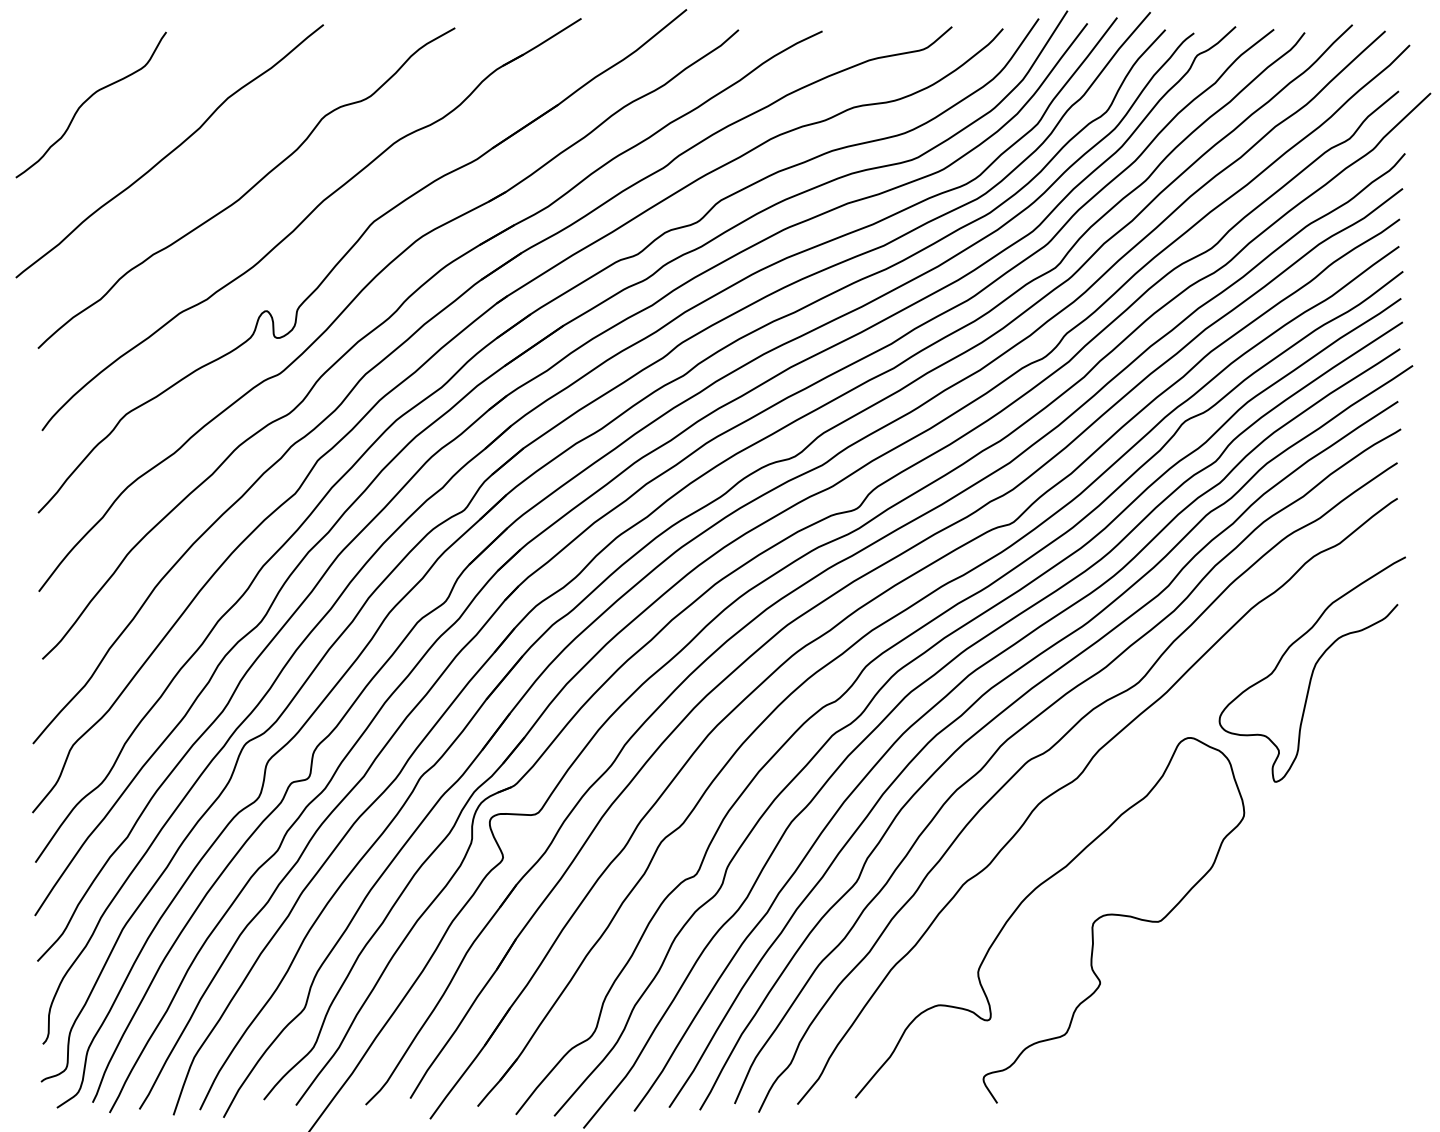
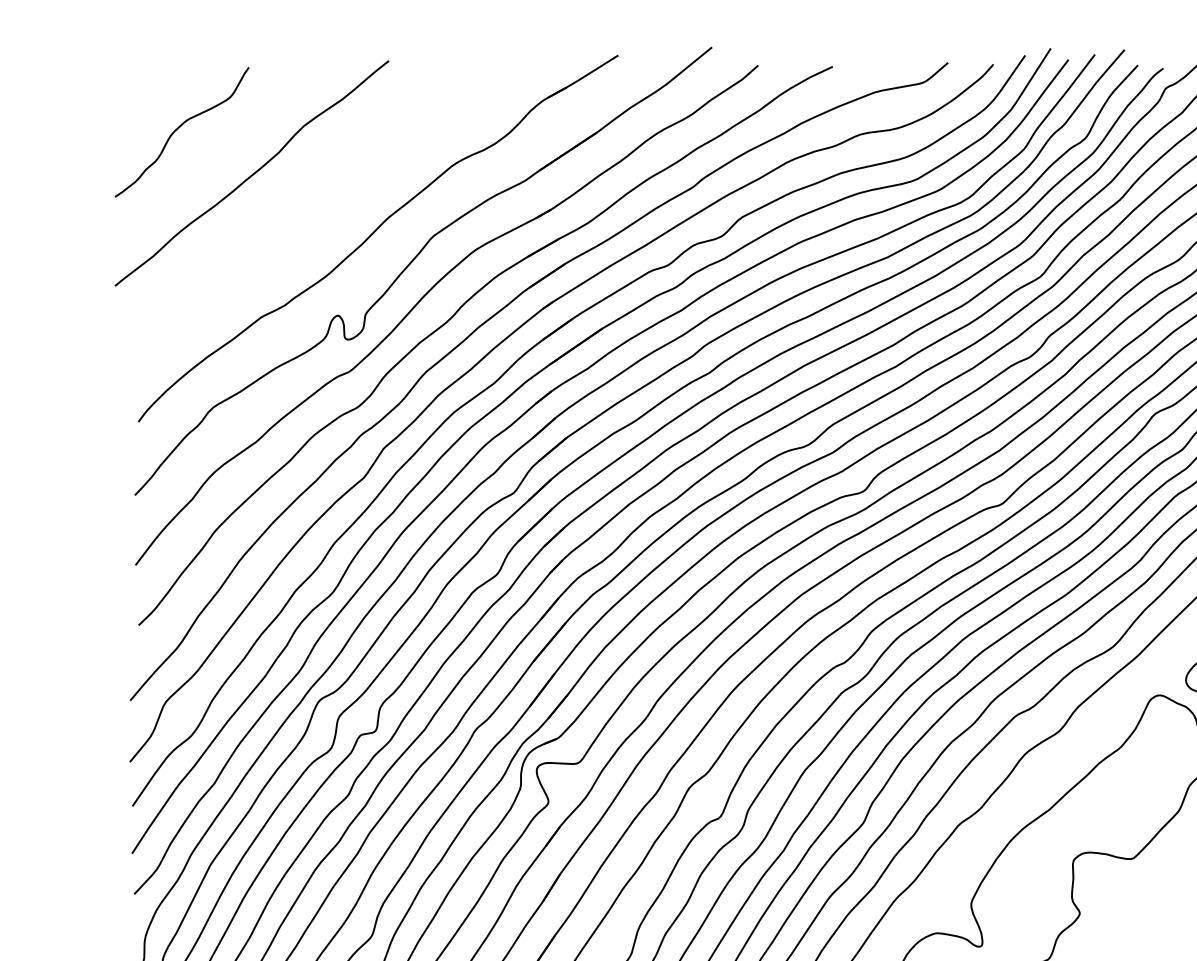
curve: (248, 189) -> (322, 207), removed

